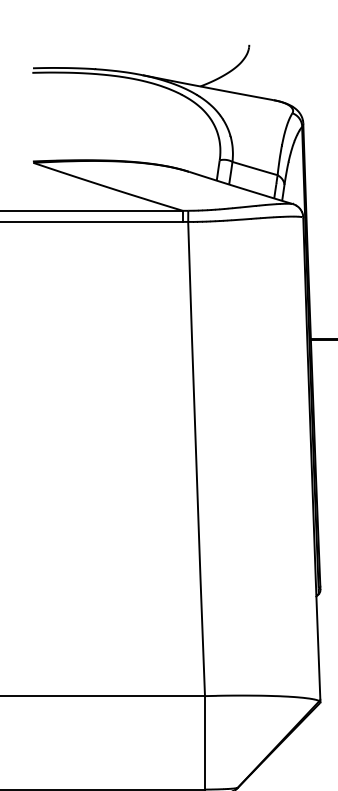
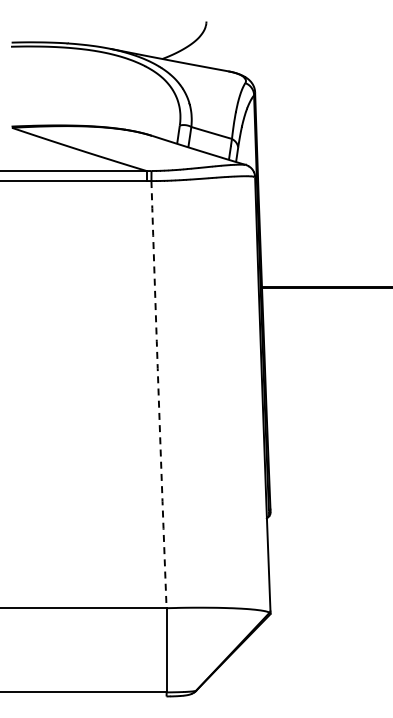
line: (196, 460) -> (158, 395), solid -> dashed

